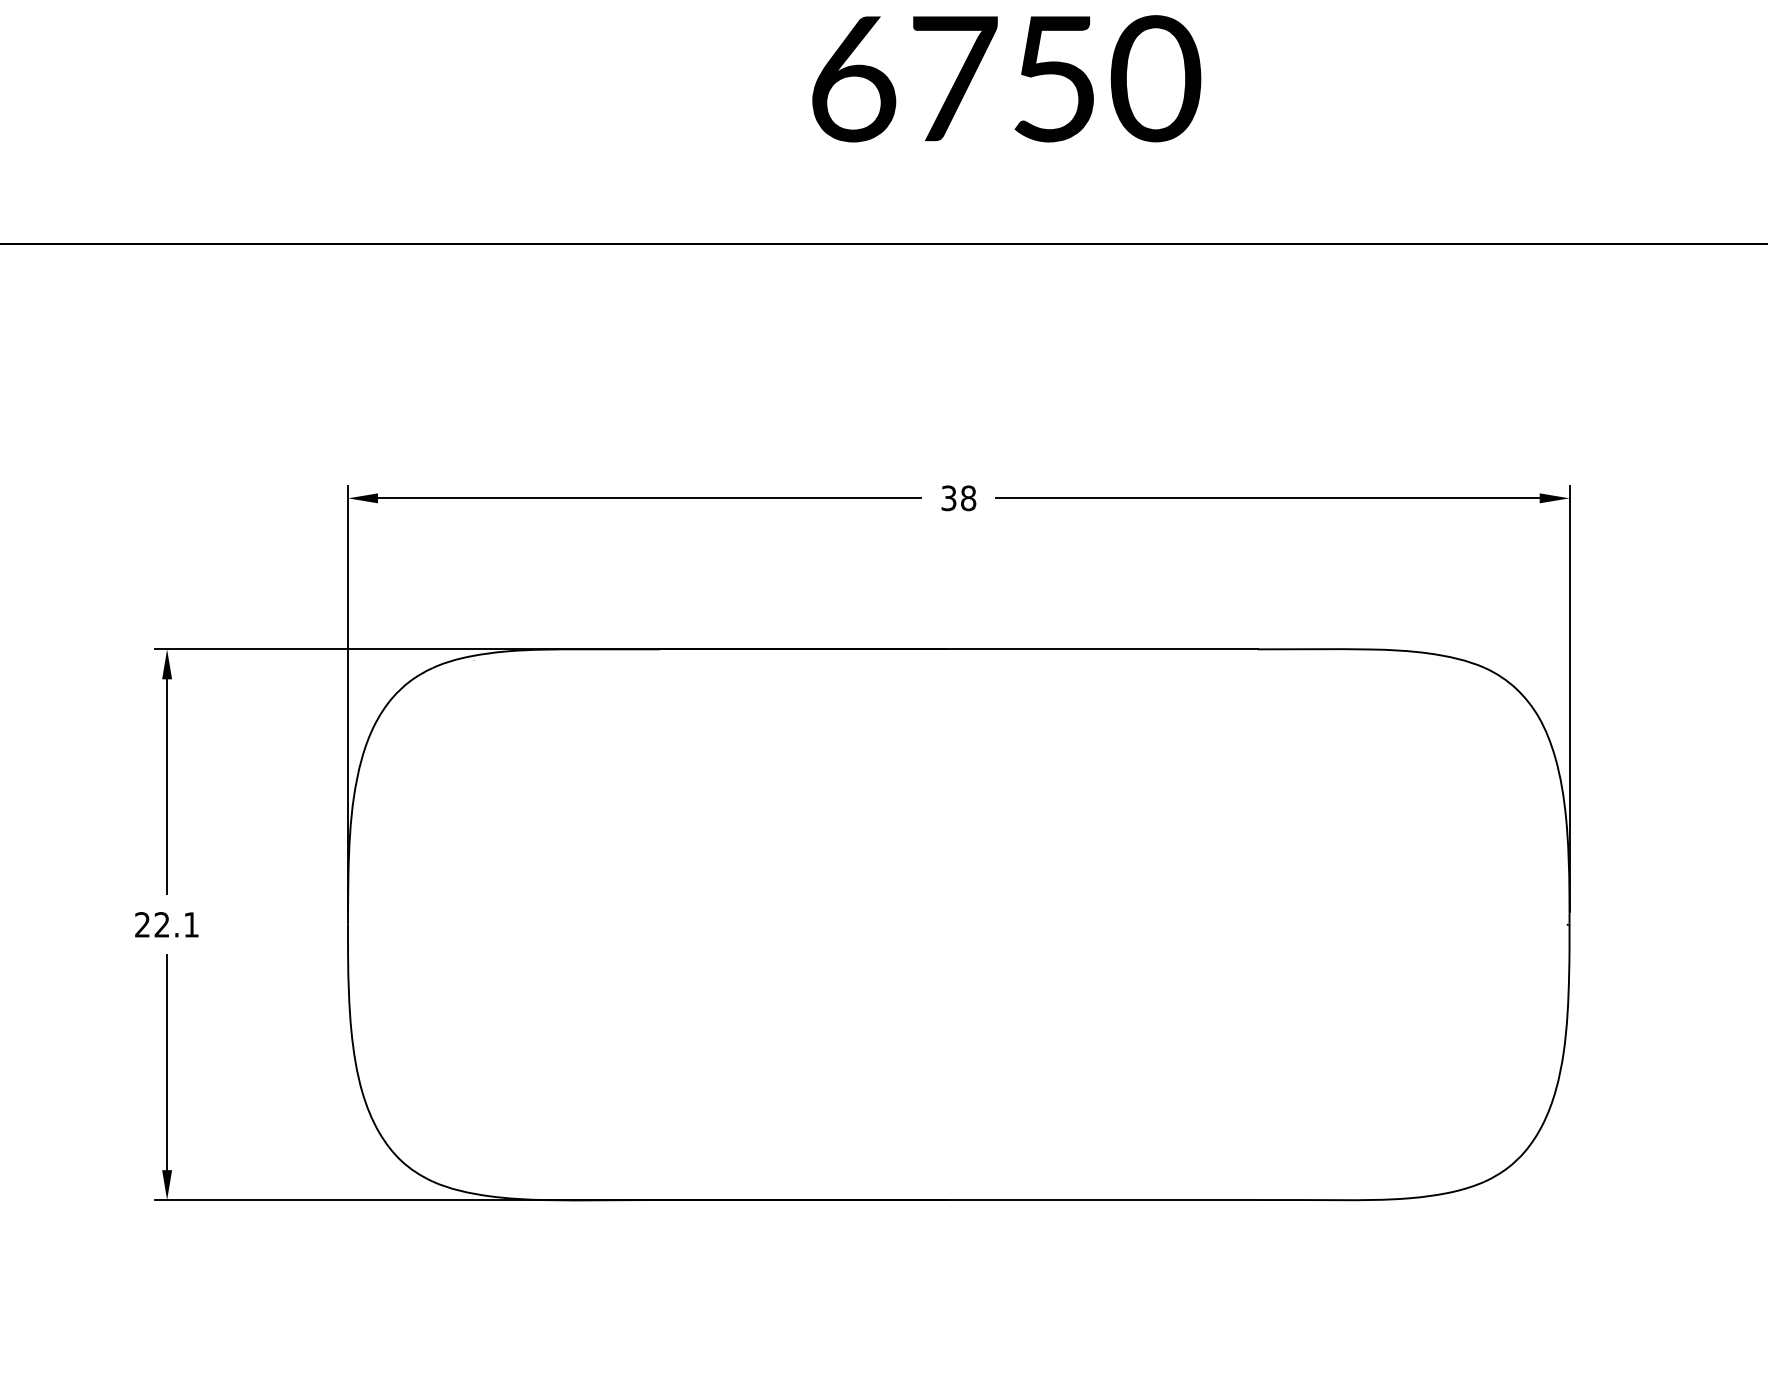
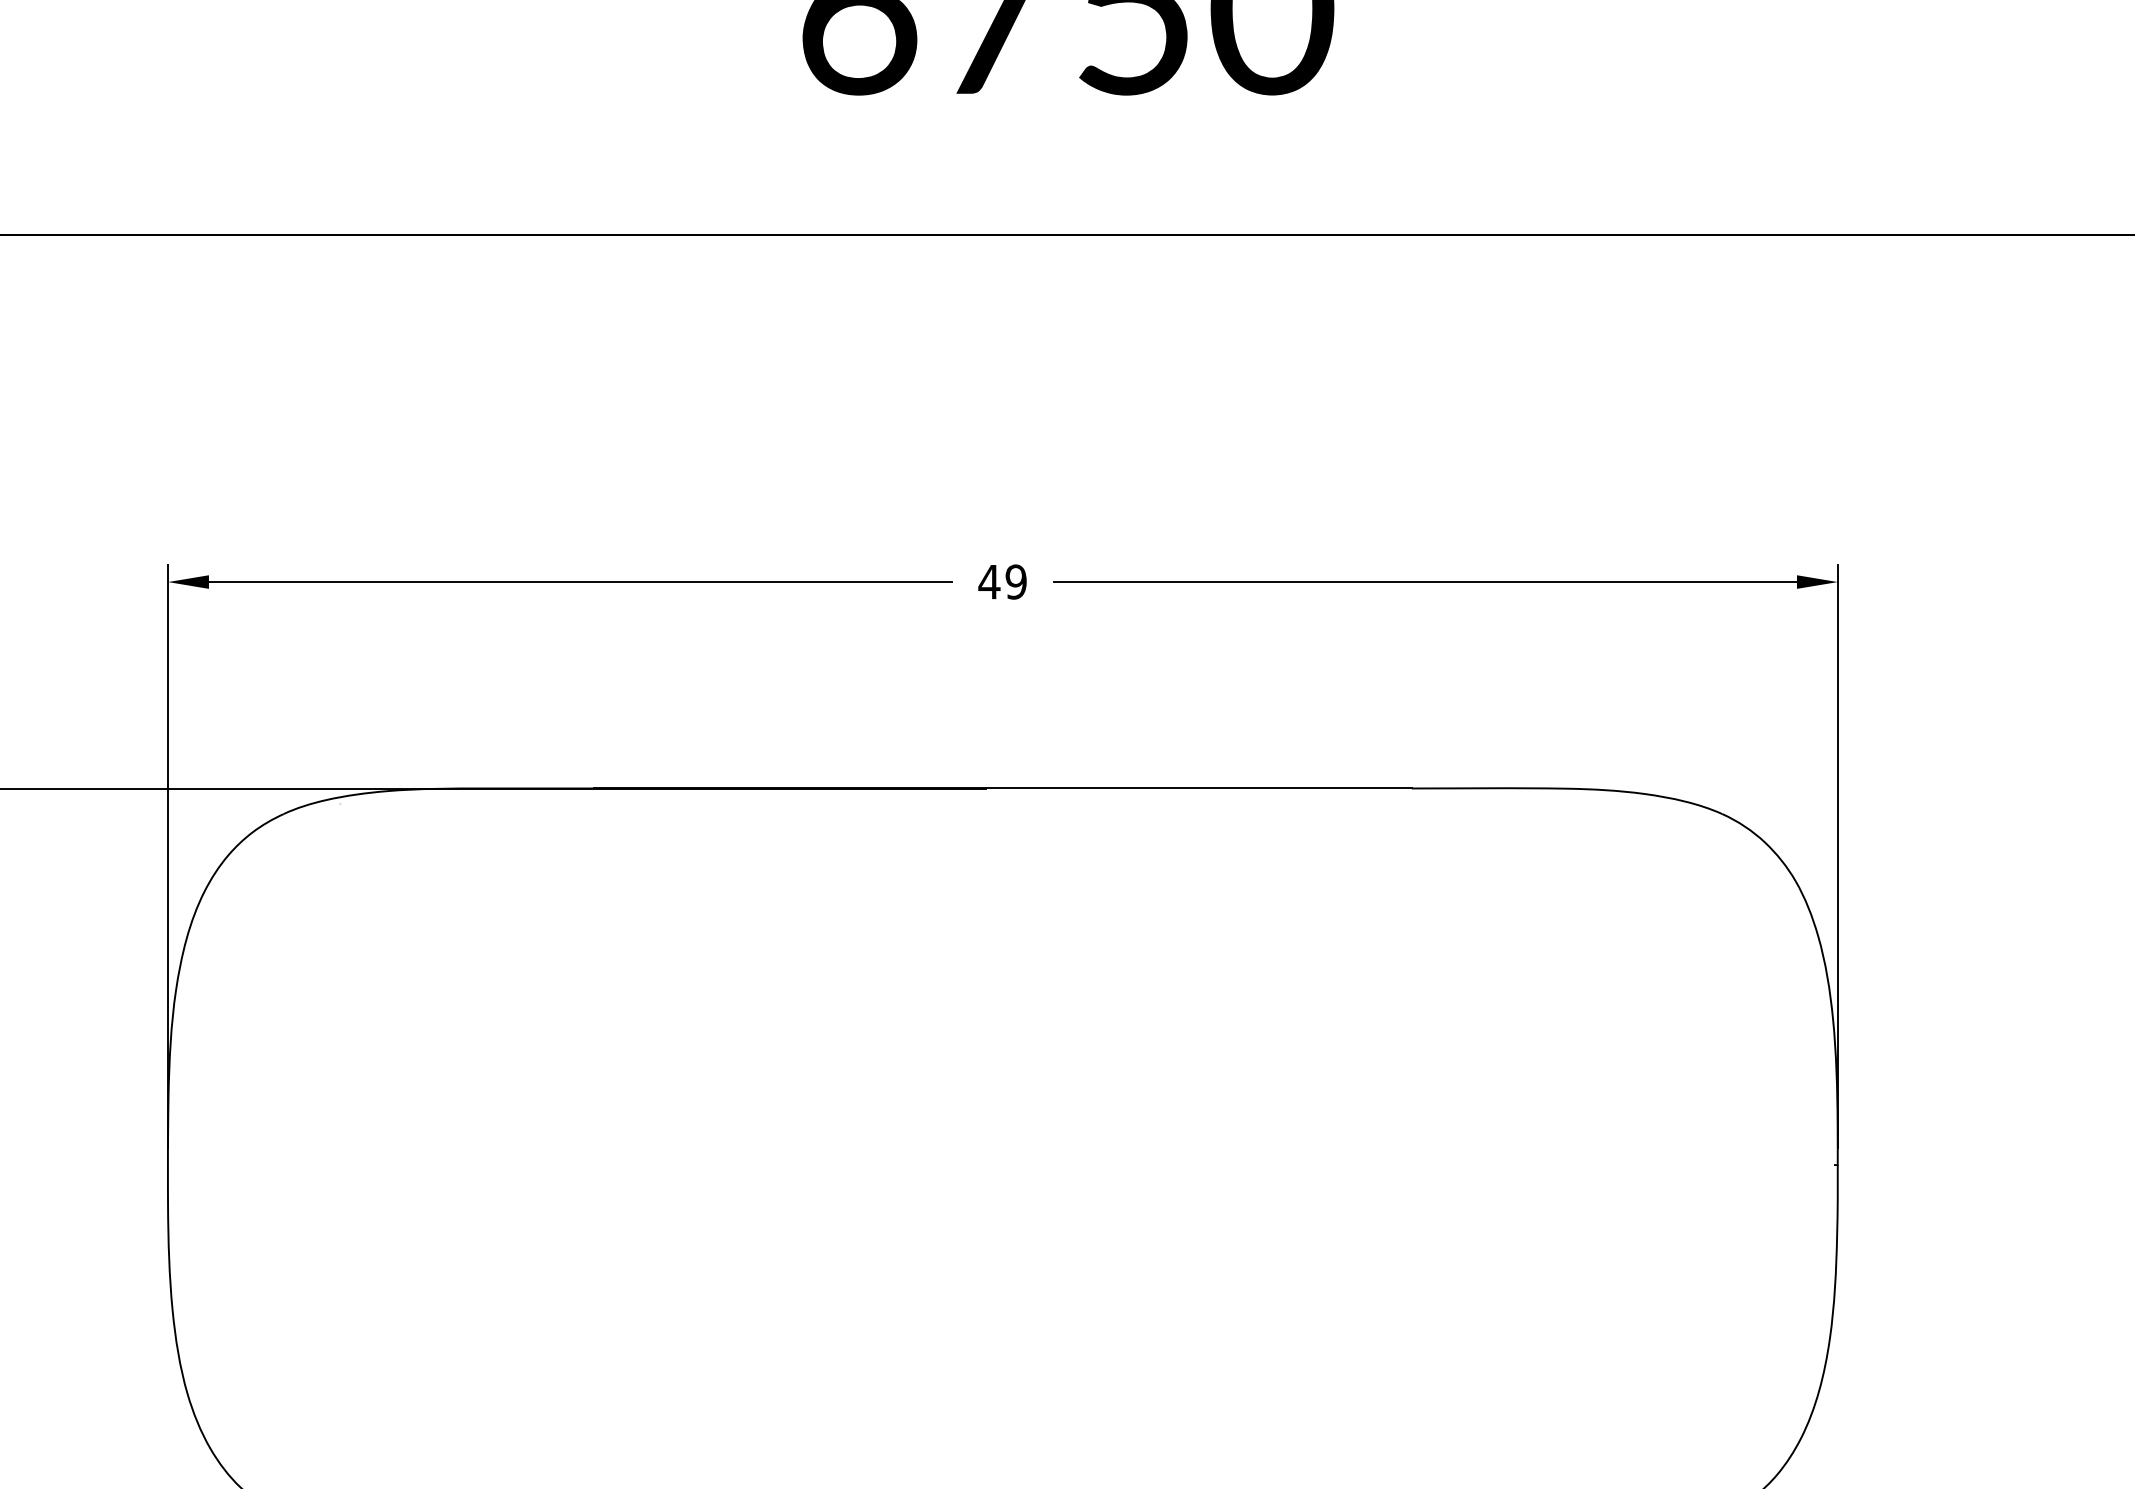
text: (958, 498) -> (1002, 582), 38 -> 49

